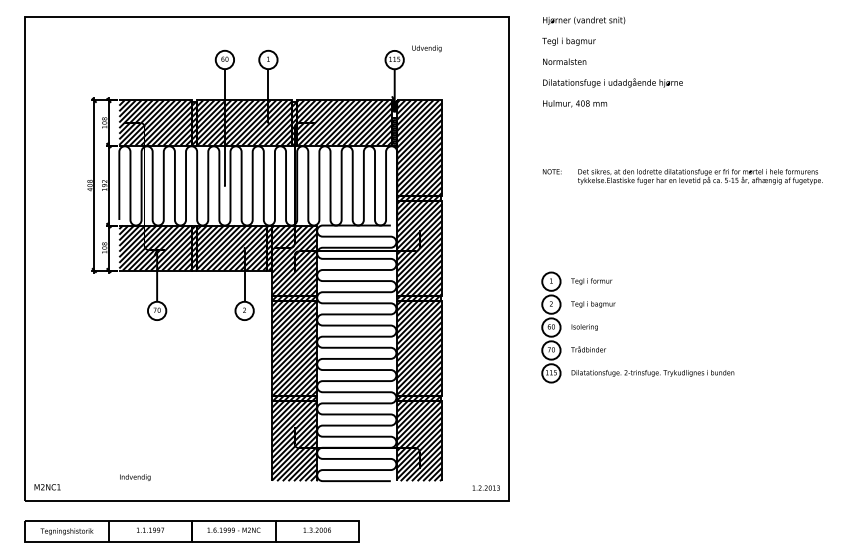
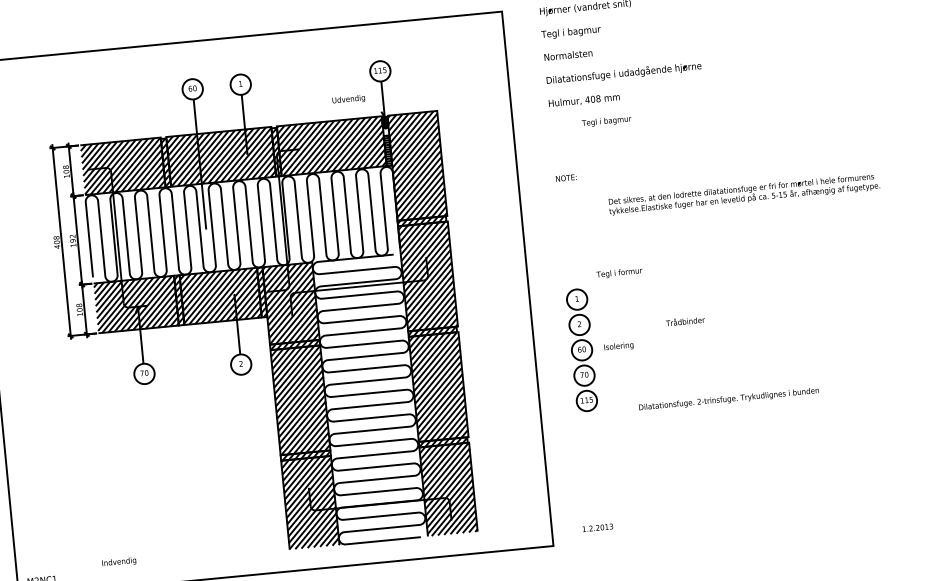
text: (426, 48) -> (348, 99), moved
text: (700, 176) -> (744, 194), moved
text: (591, 281) -> (619, 273), moved
text: (593, 304) -> (606, 121), moved
text: (588, 349) -> (685, 321), moved
text: (652, 373) -> (728, 399), moved
text: (135, 477) -> (119, 562), moved
text: (485, 487) -> (596, 527), moved

